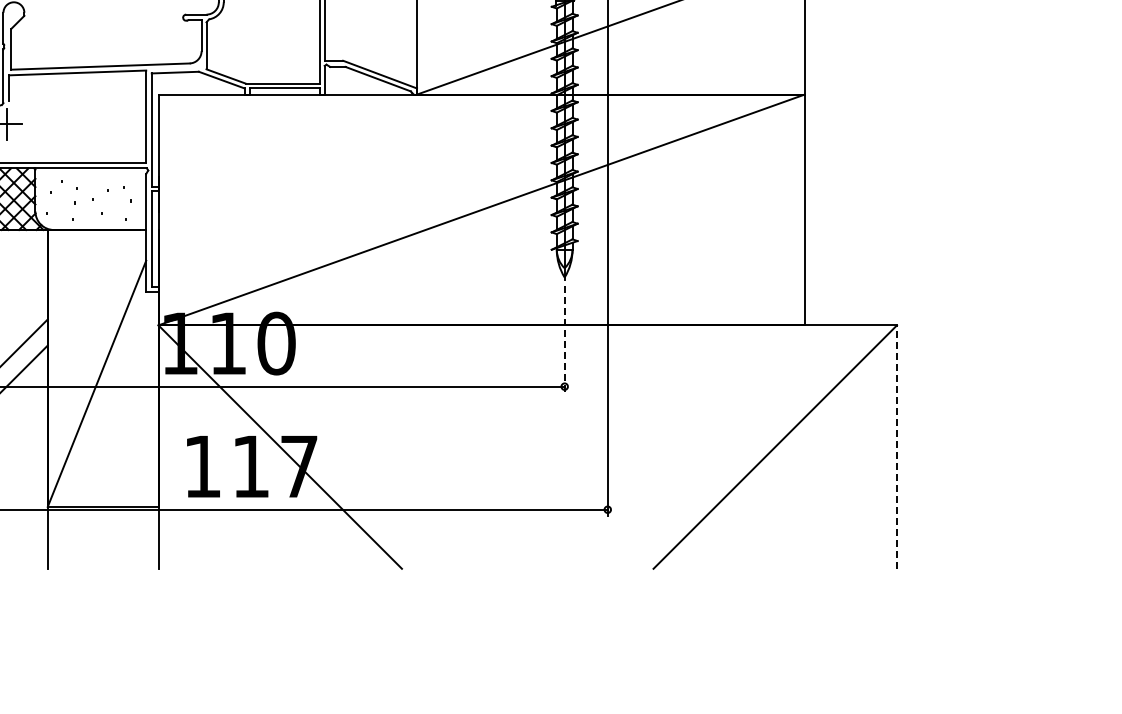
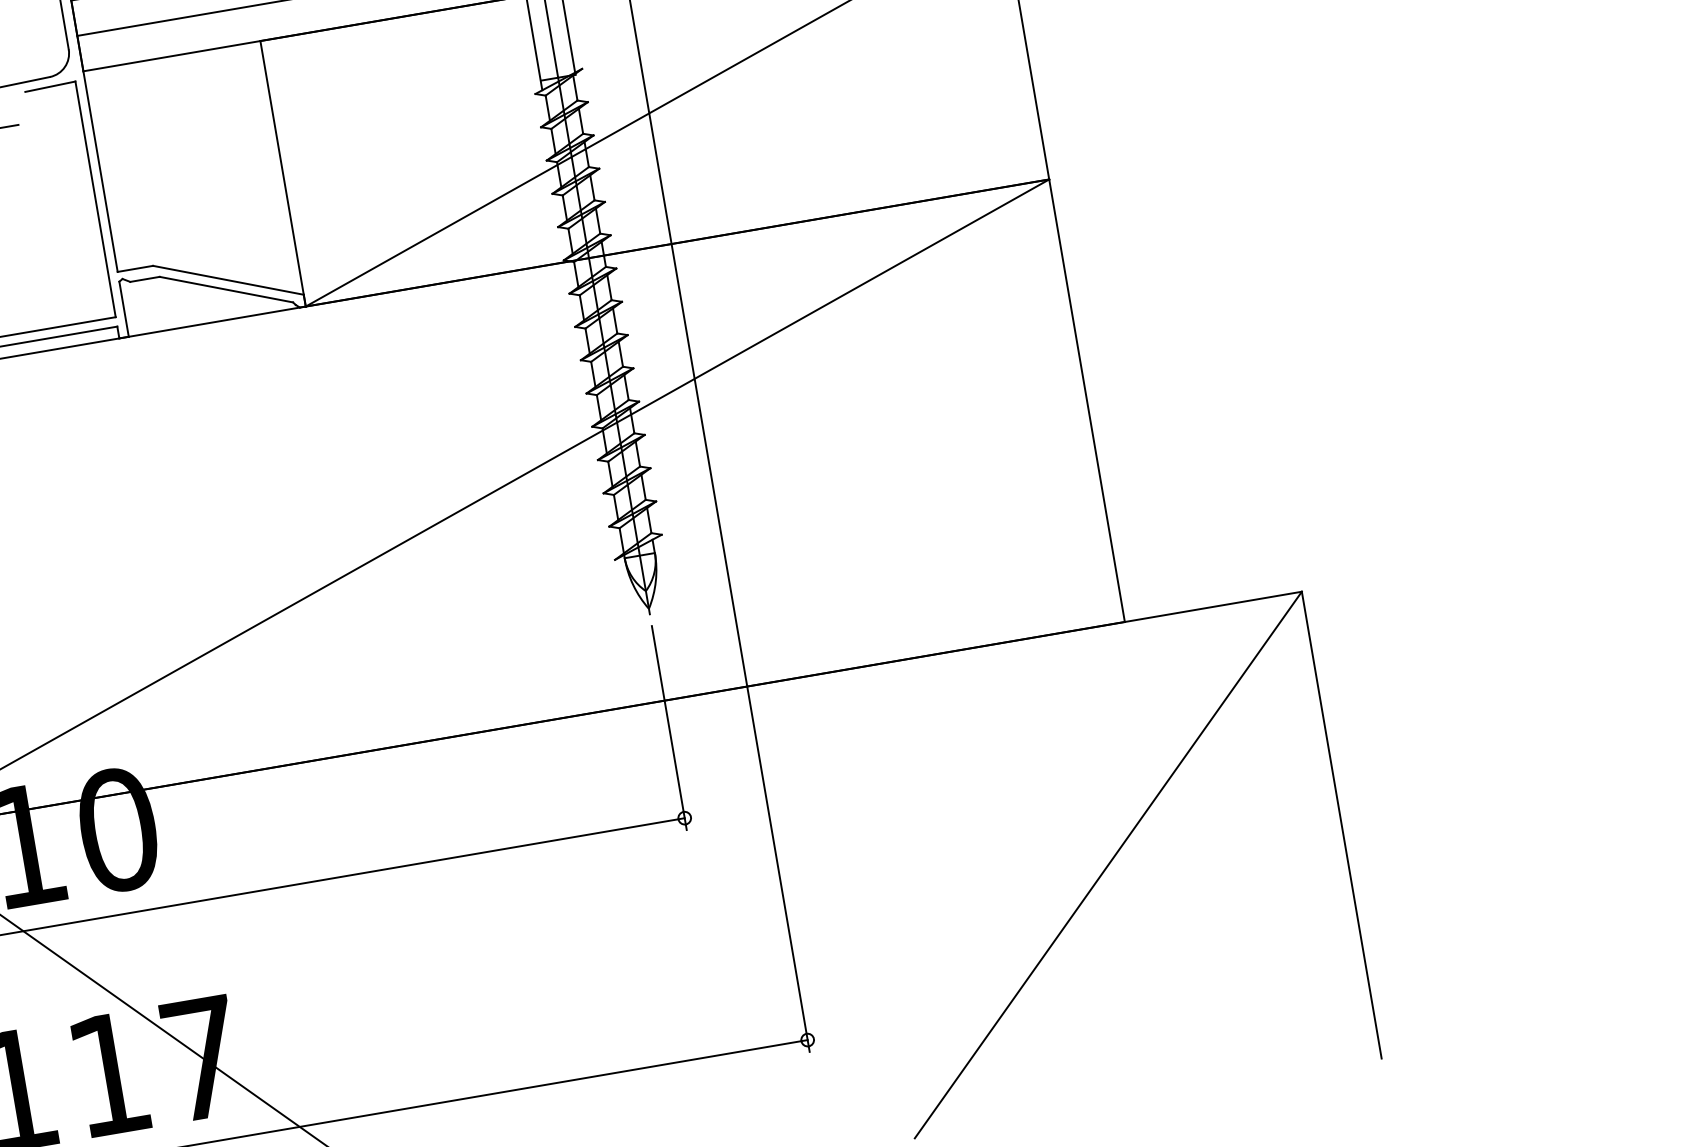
line: (564, 340) -> (669, 729), dashed -> solid
line: (896, 447) -> (1340, 826), dashed -> solid

